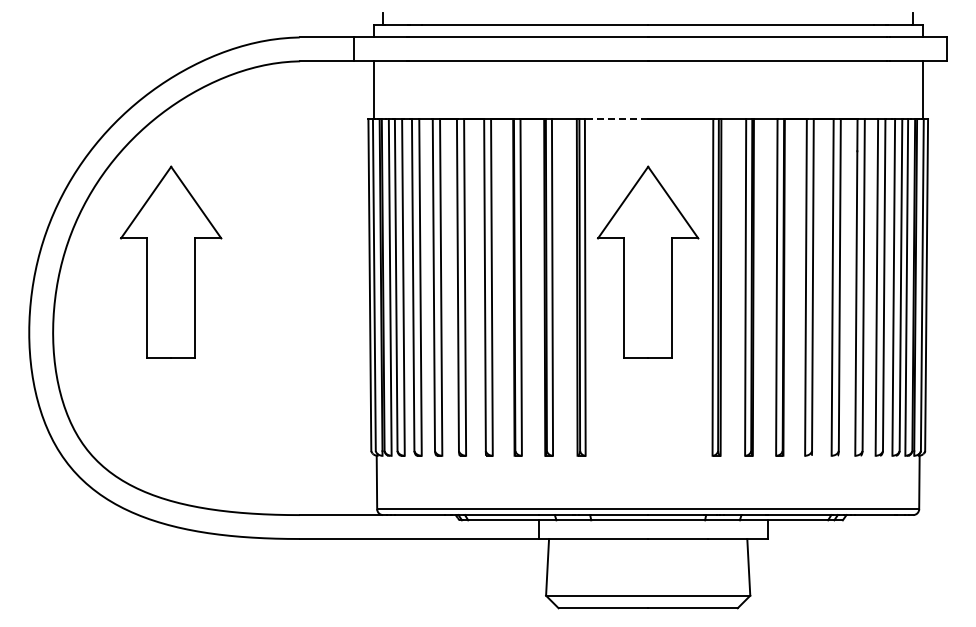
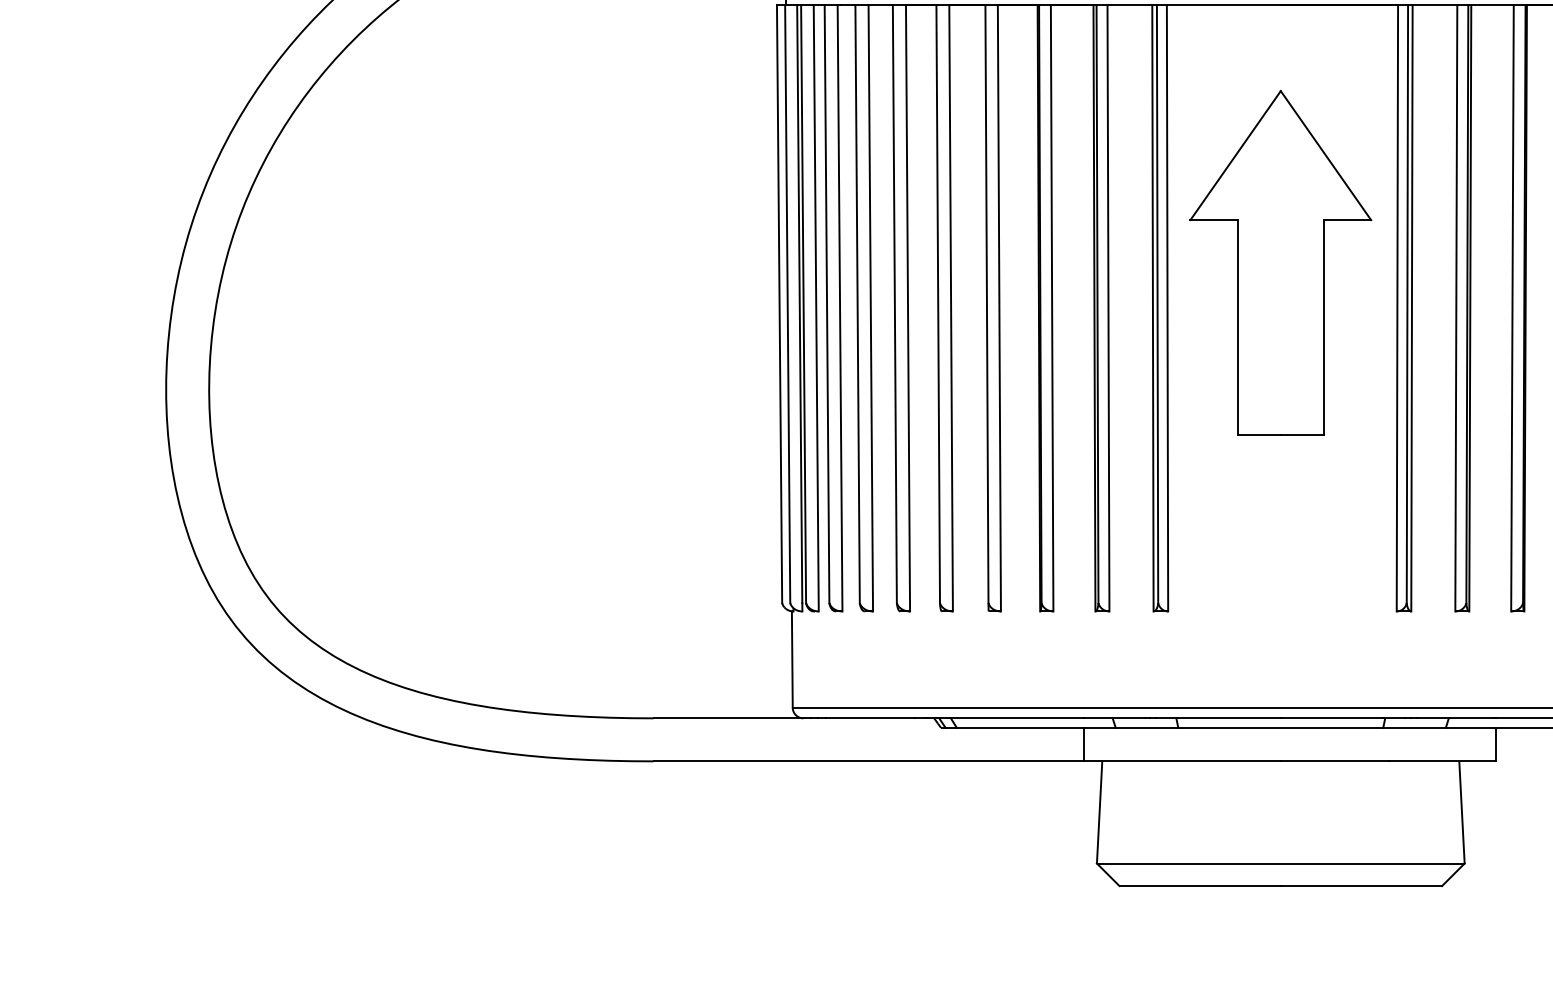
line: (616, 119) -> (1223, 5), dashed -> solid
part: (171, 261) -> (422, 261), removed

